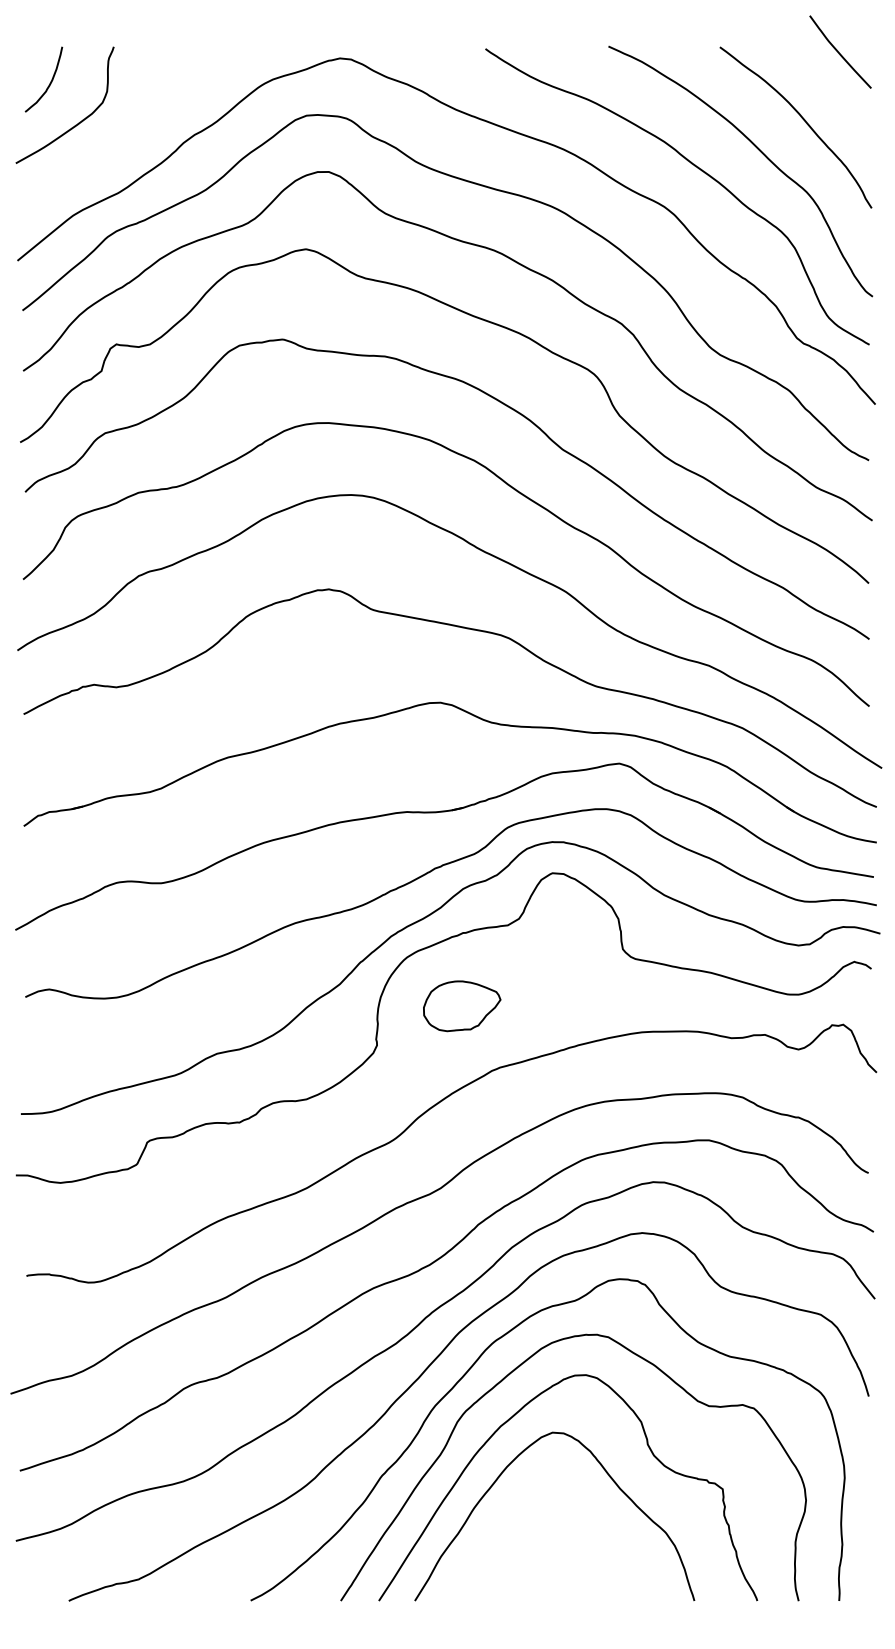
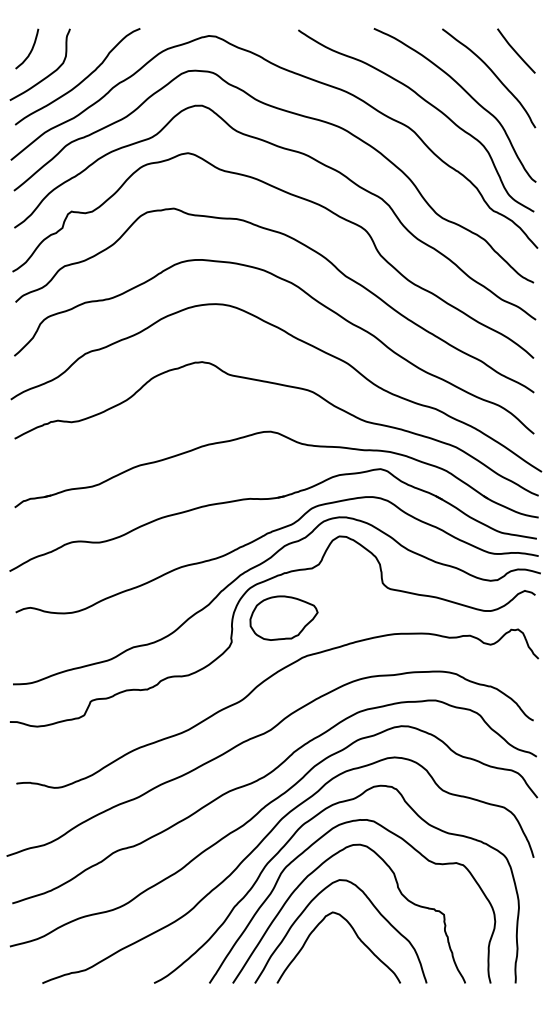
curve: (839, 51) -> (515, 50), moved
curve: (132, 130) -> (81, 80), added
part: (461, 1005) -> (283, 617), size x1.43
curve: (580, 1524) -> (356, 936), added

